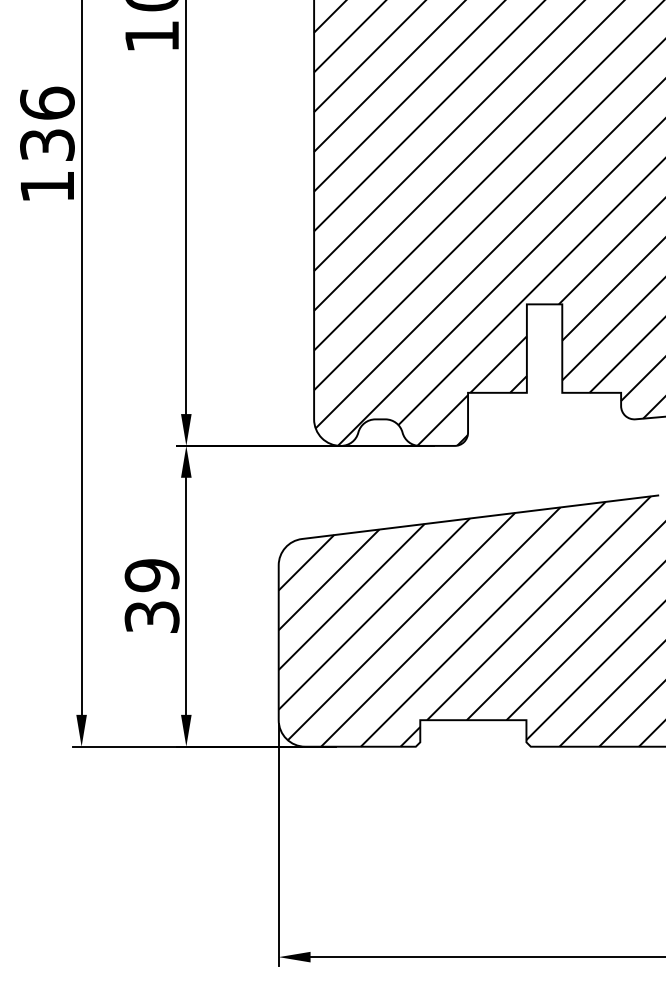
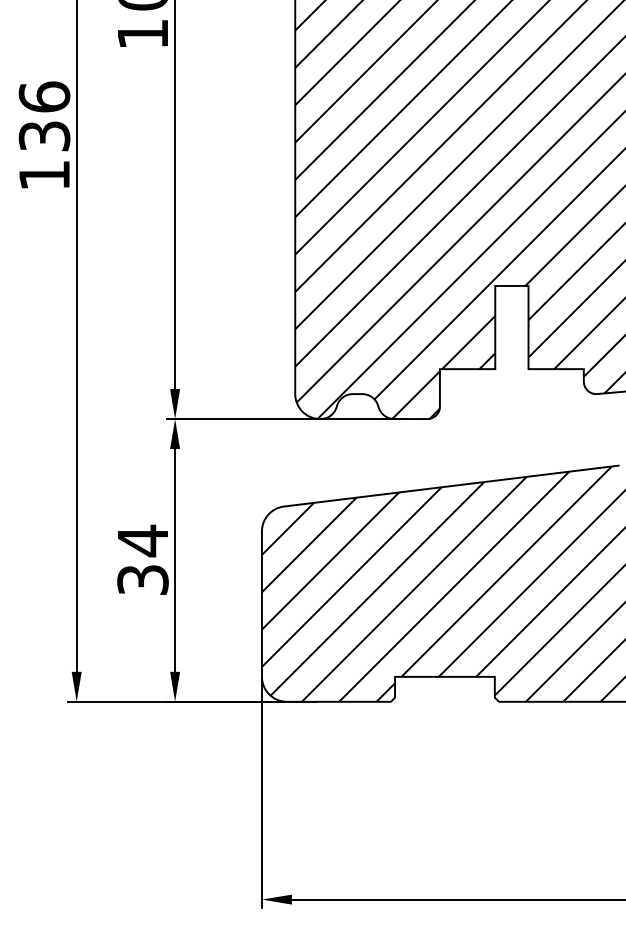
text: (151, 575) -> (142, 540), 39 -> 34

